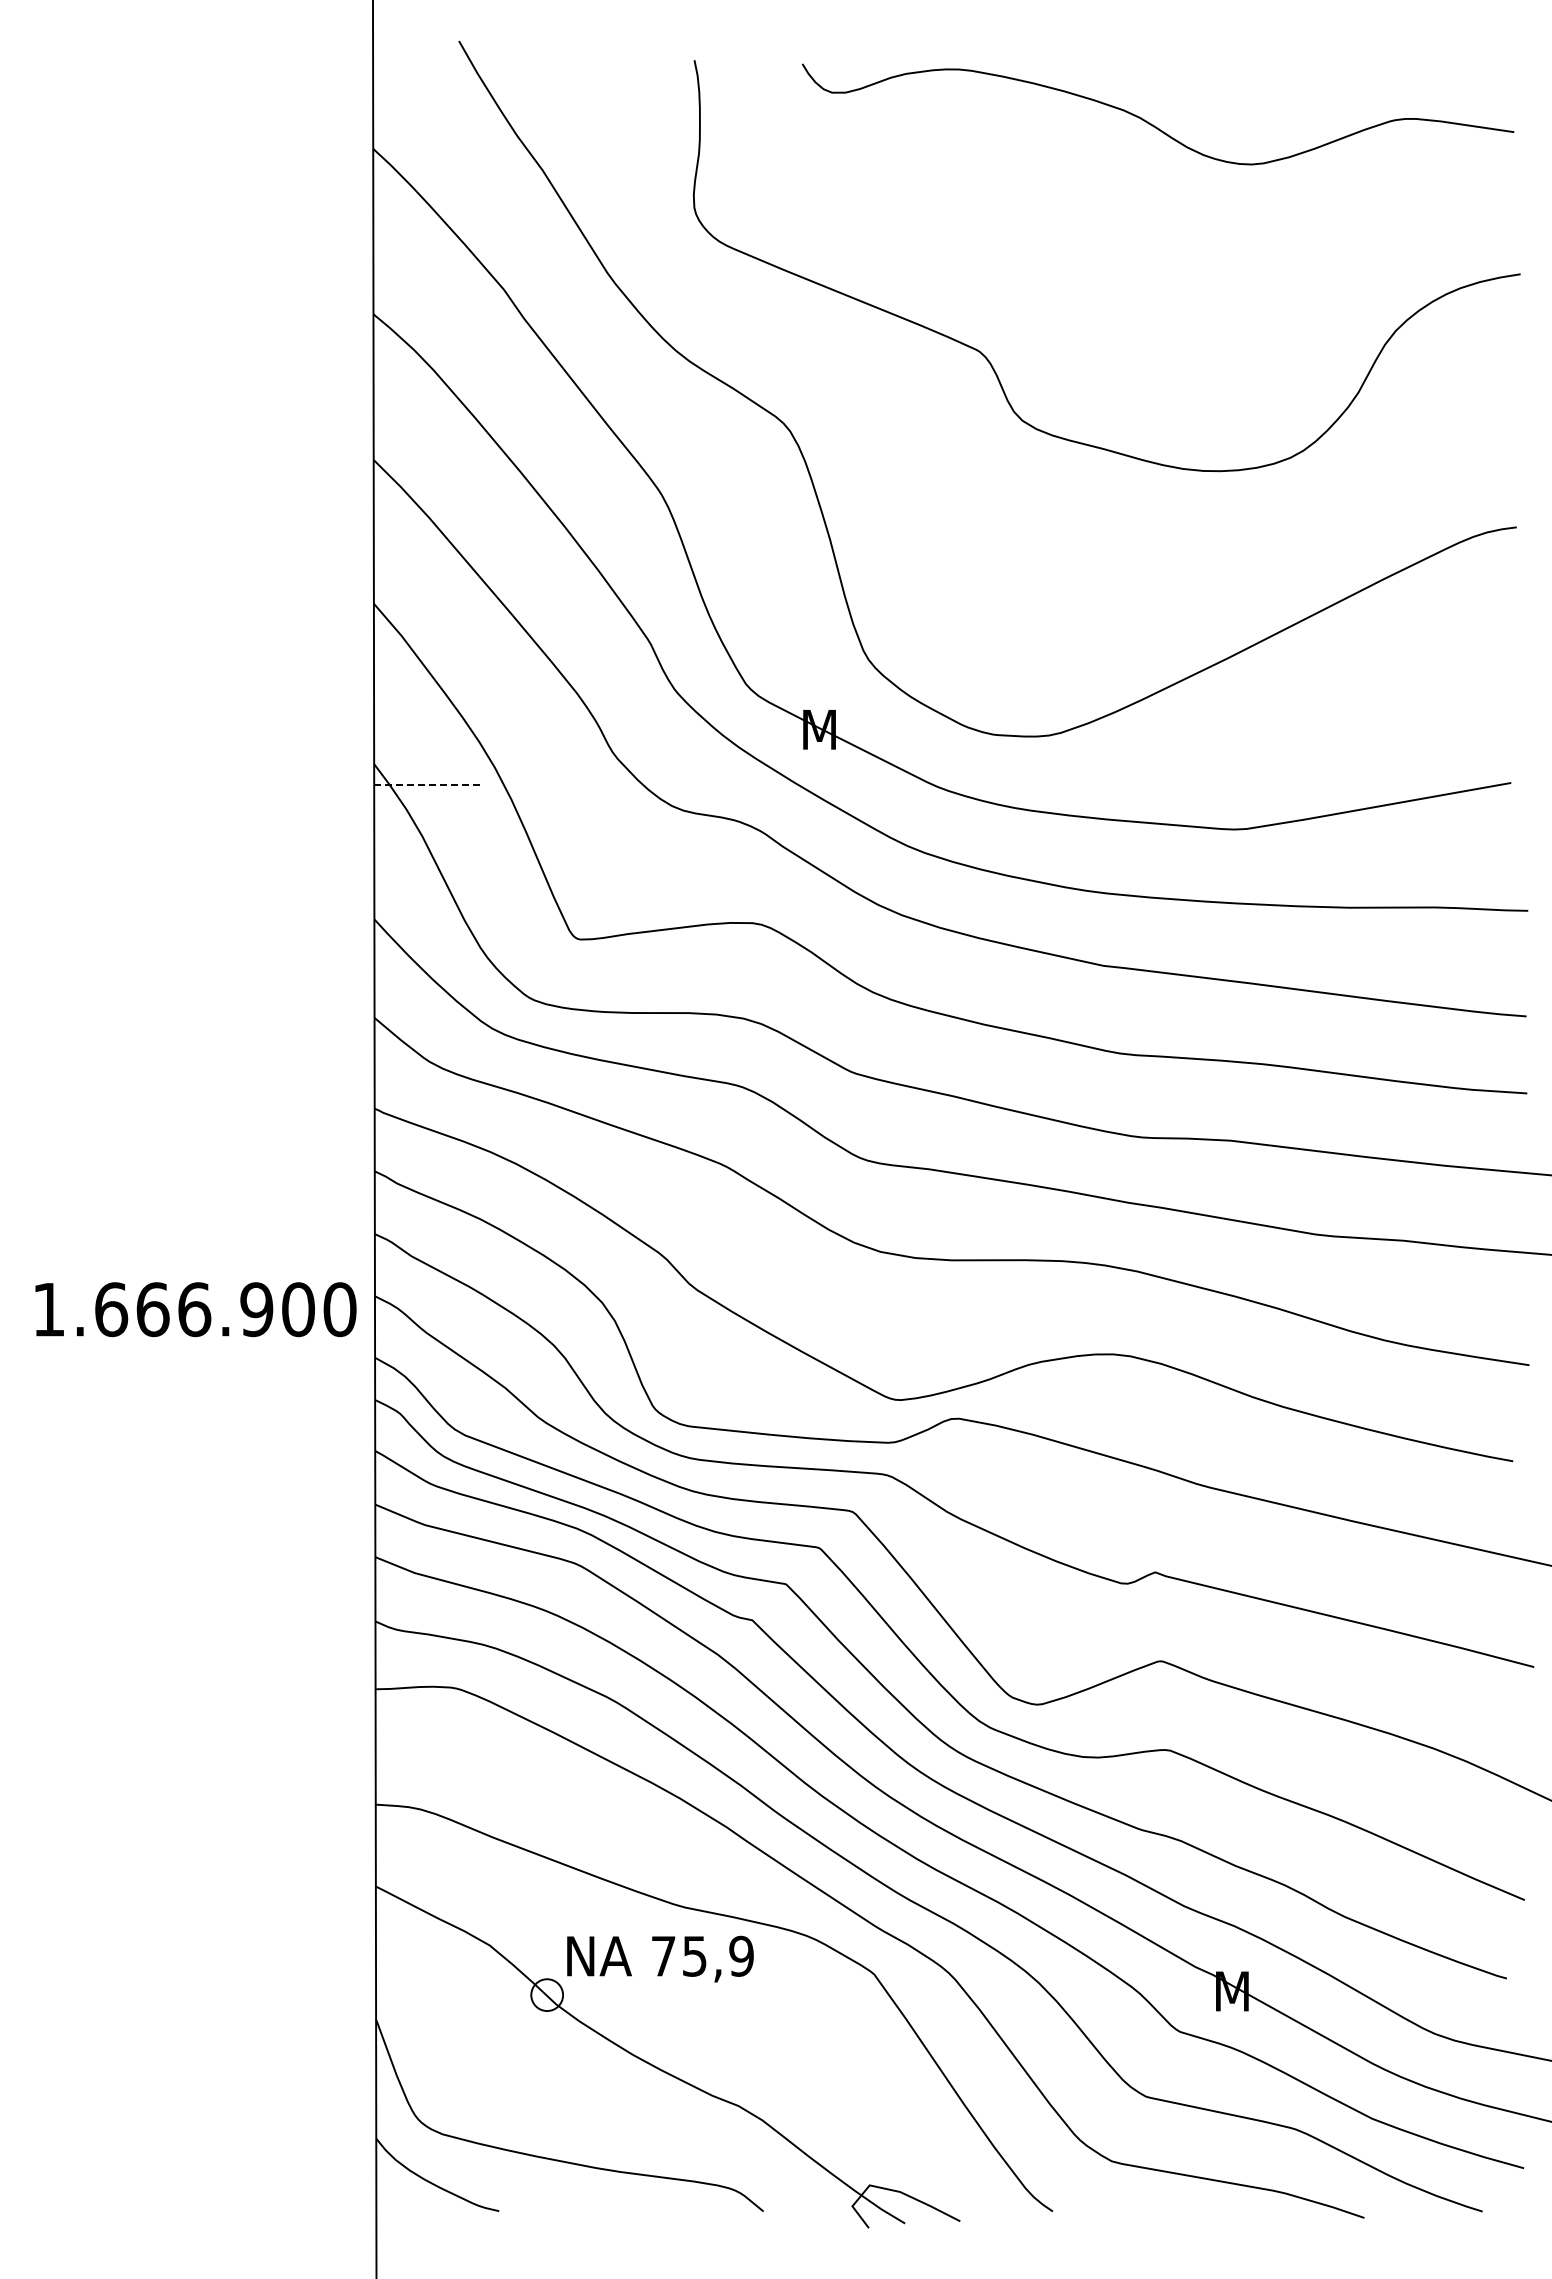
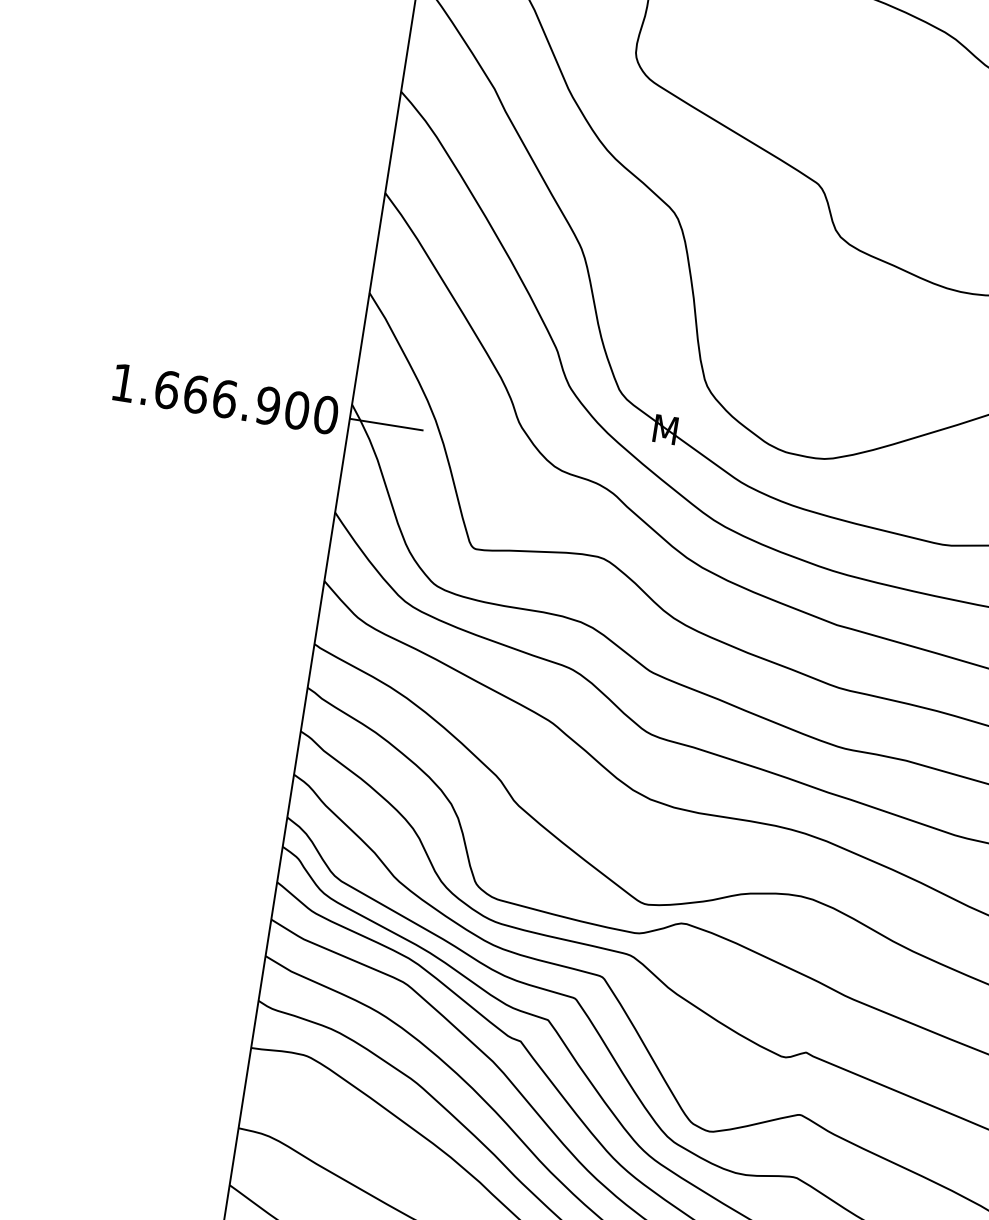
line: (427, 784) -> (386, 424), dashed -> solid
text: (195, 1309) -> (225, 399), moved

